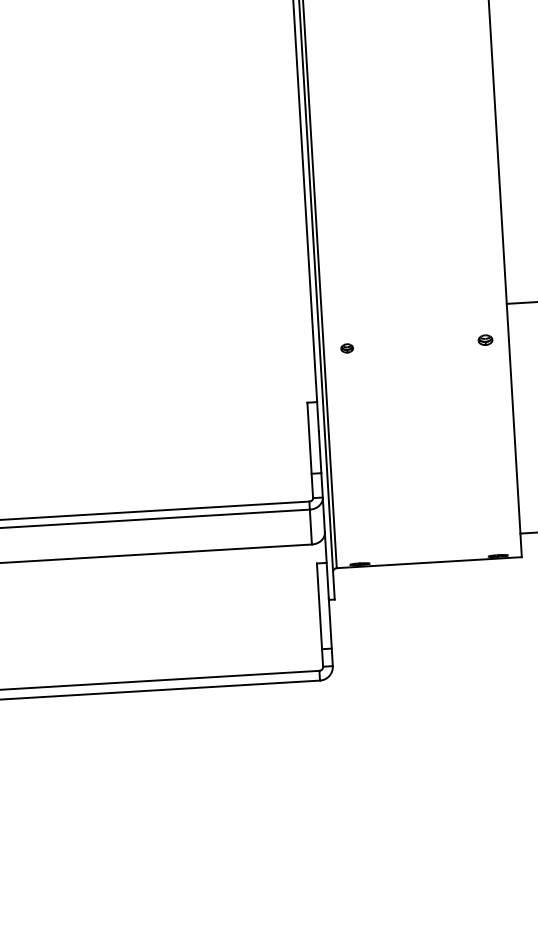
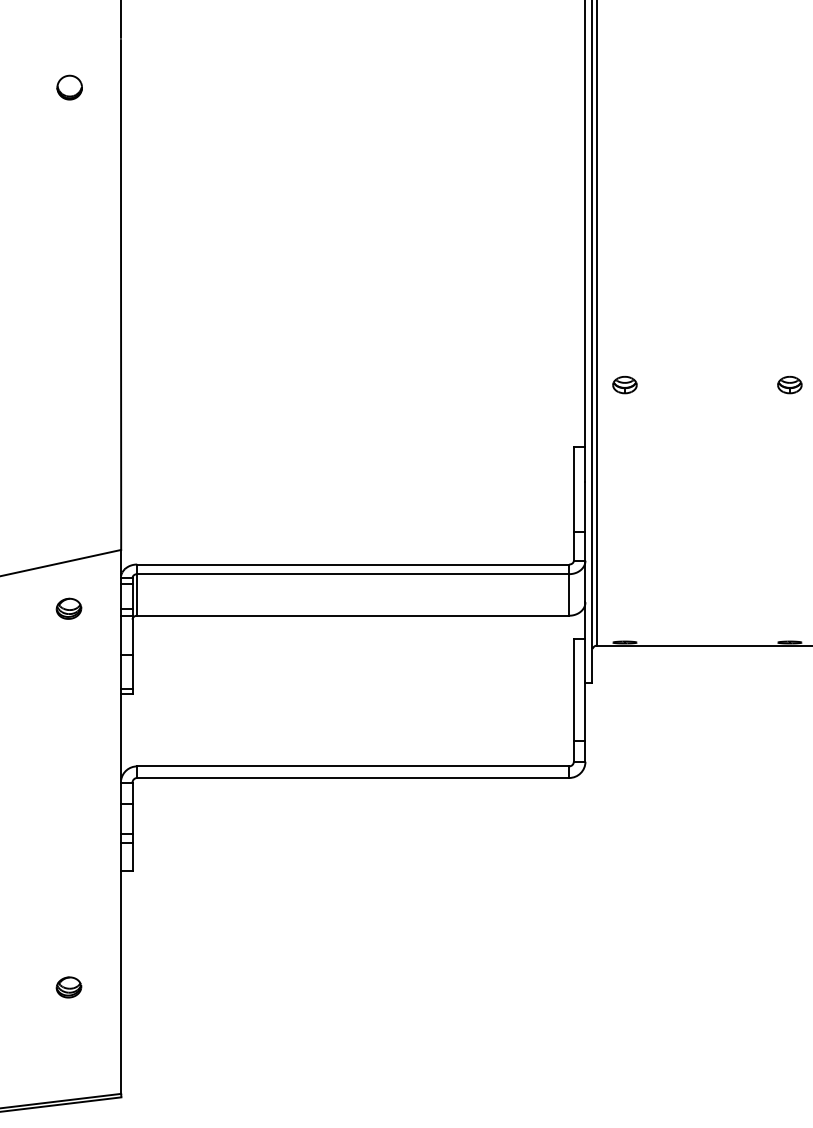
part: (485, 340) -> (789, 385), size x1.43
part: (346, 348) -> (624, 385), size x1.67

